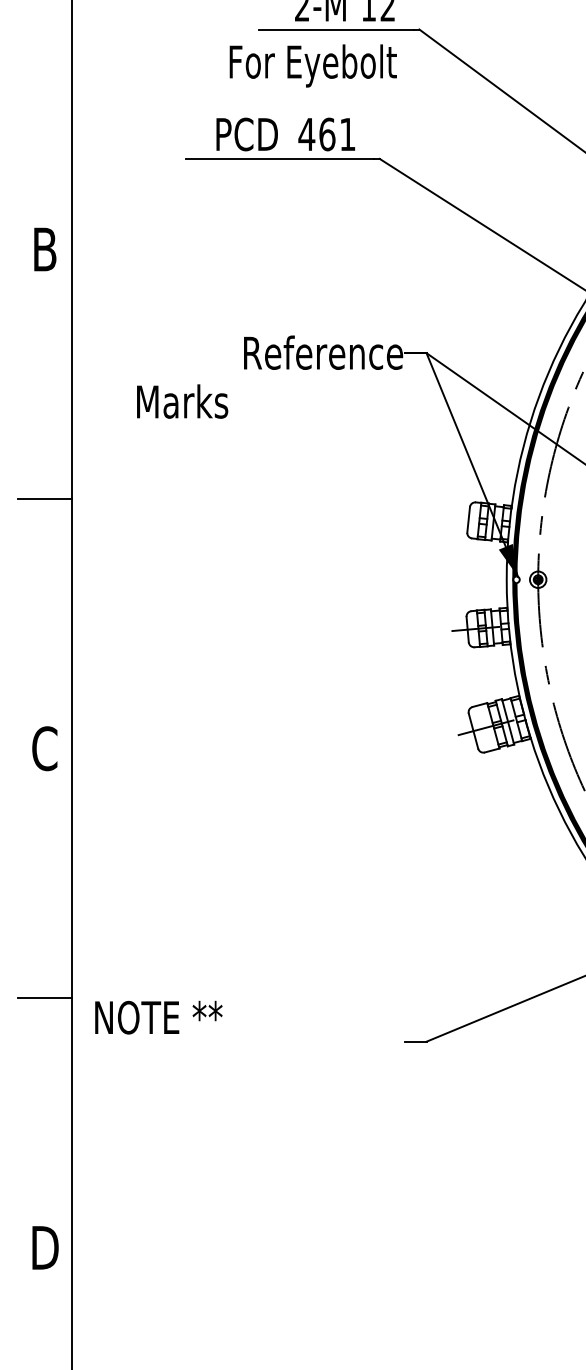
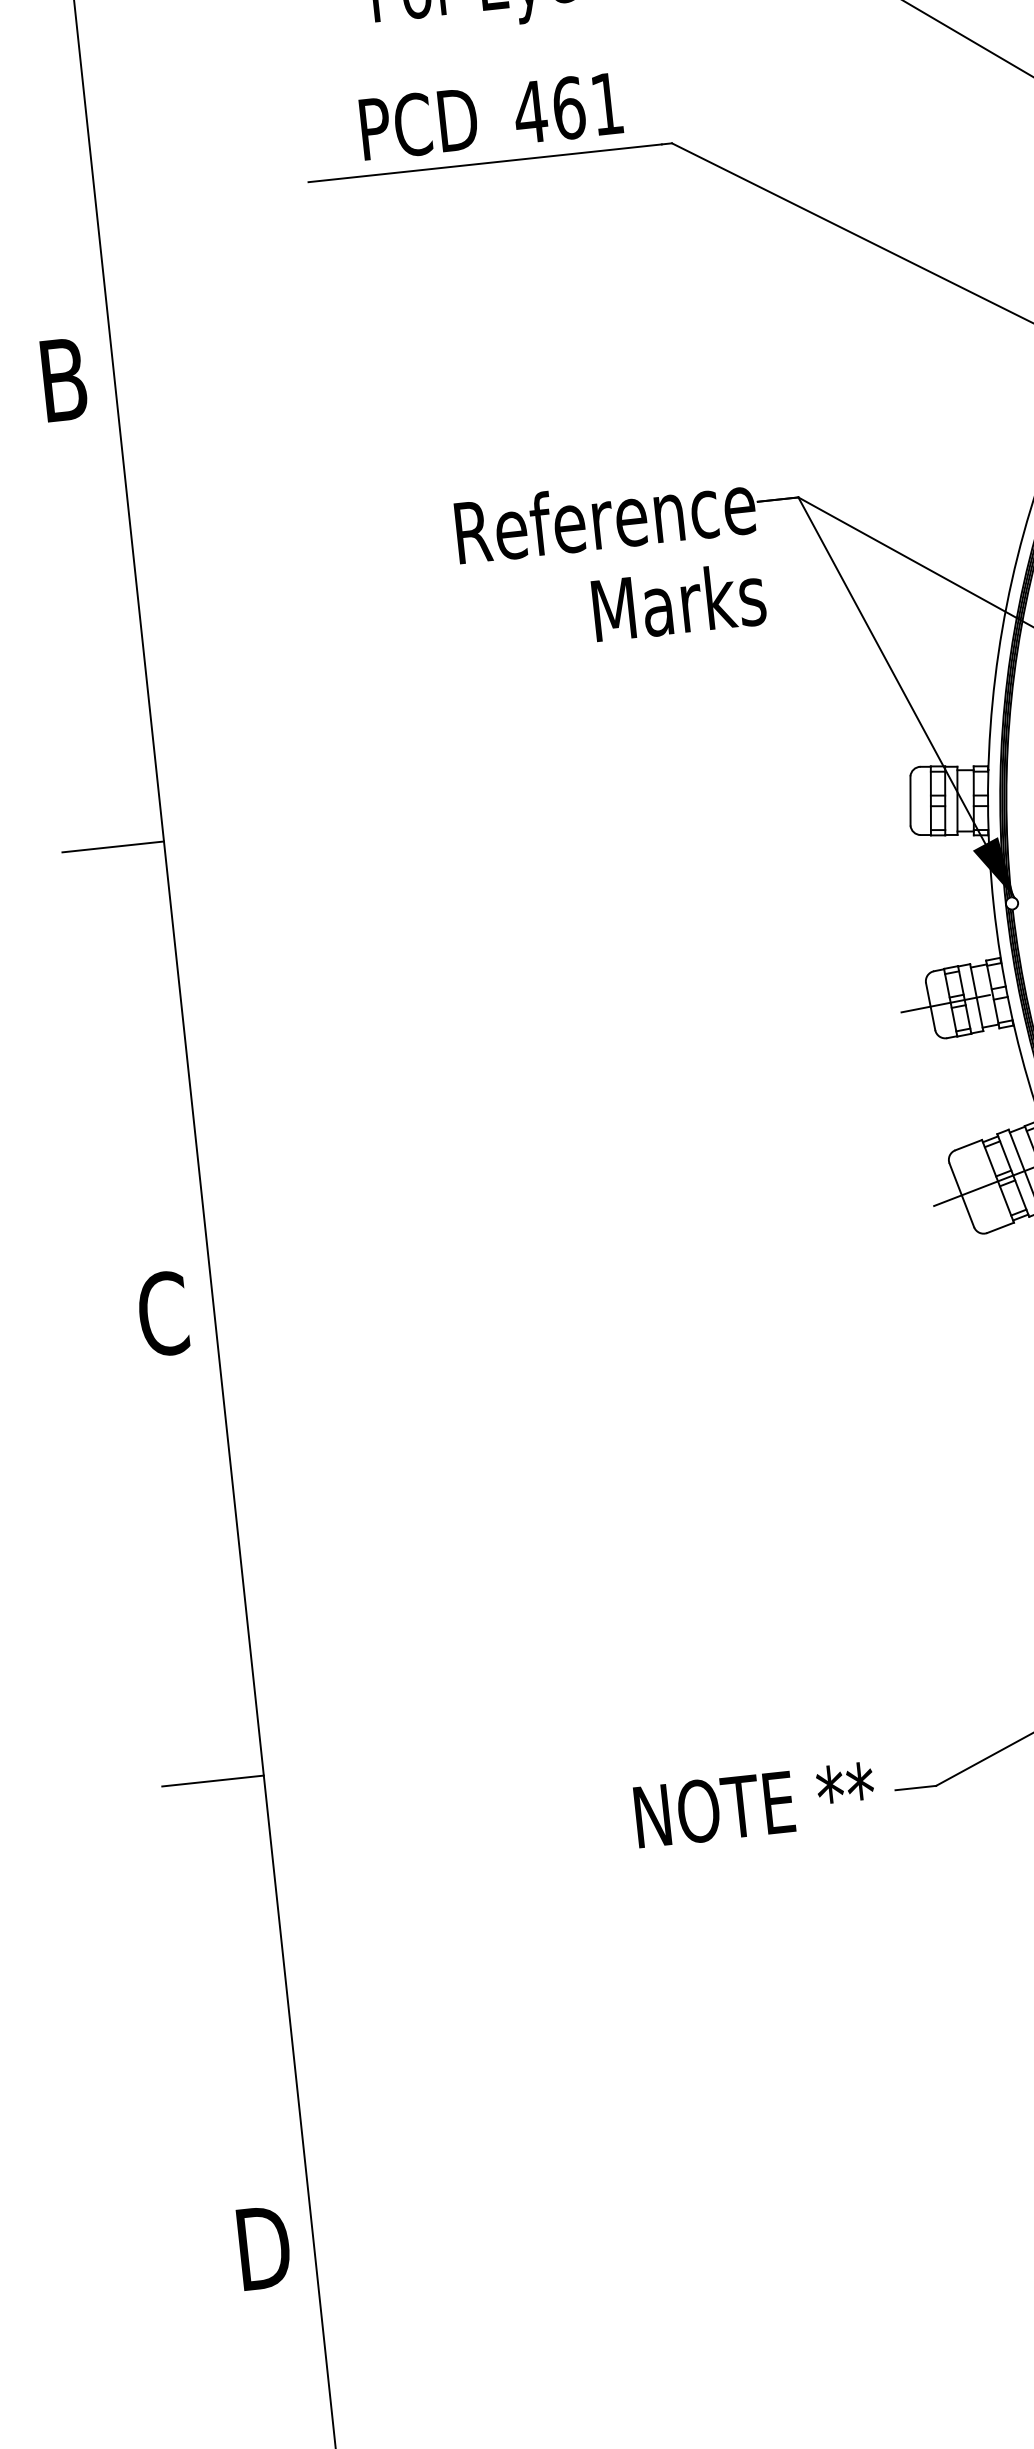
text: (182, 401) -> (678, 601), moved
text: (158, 1017) -> (754, 1804), moved

